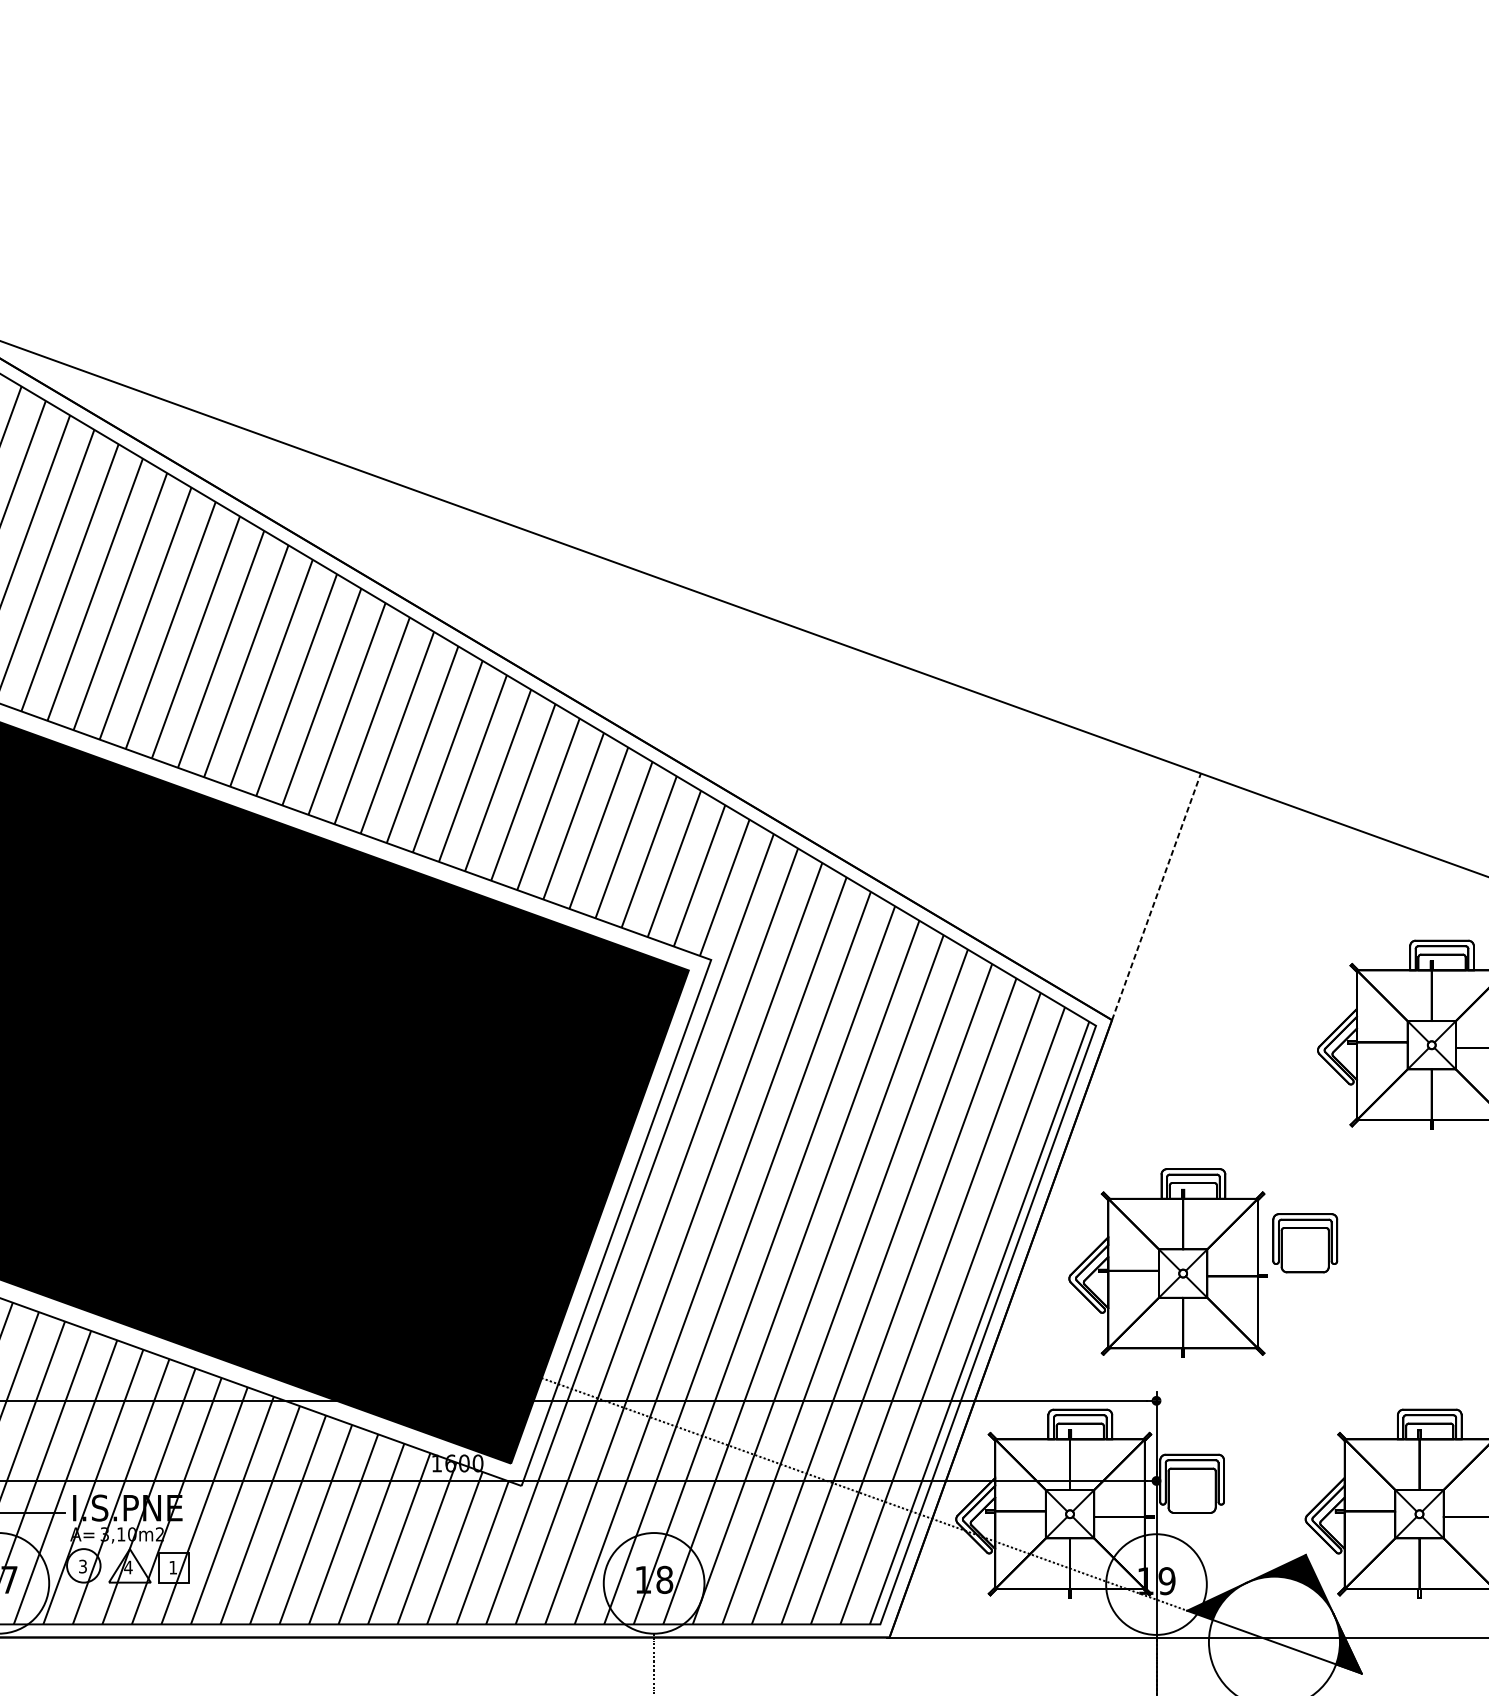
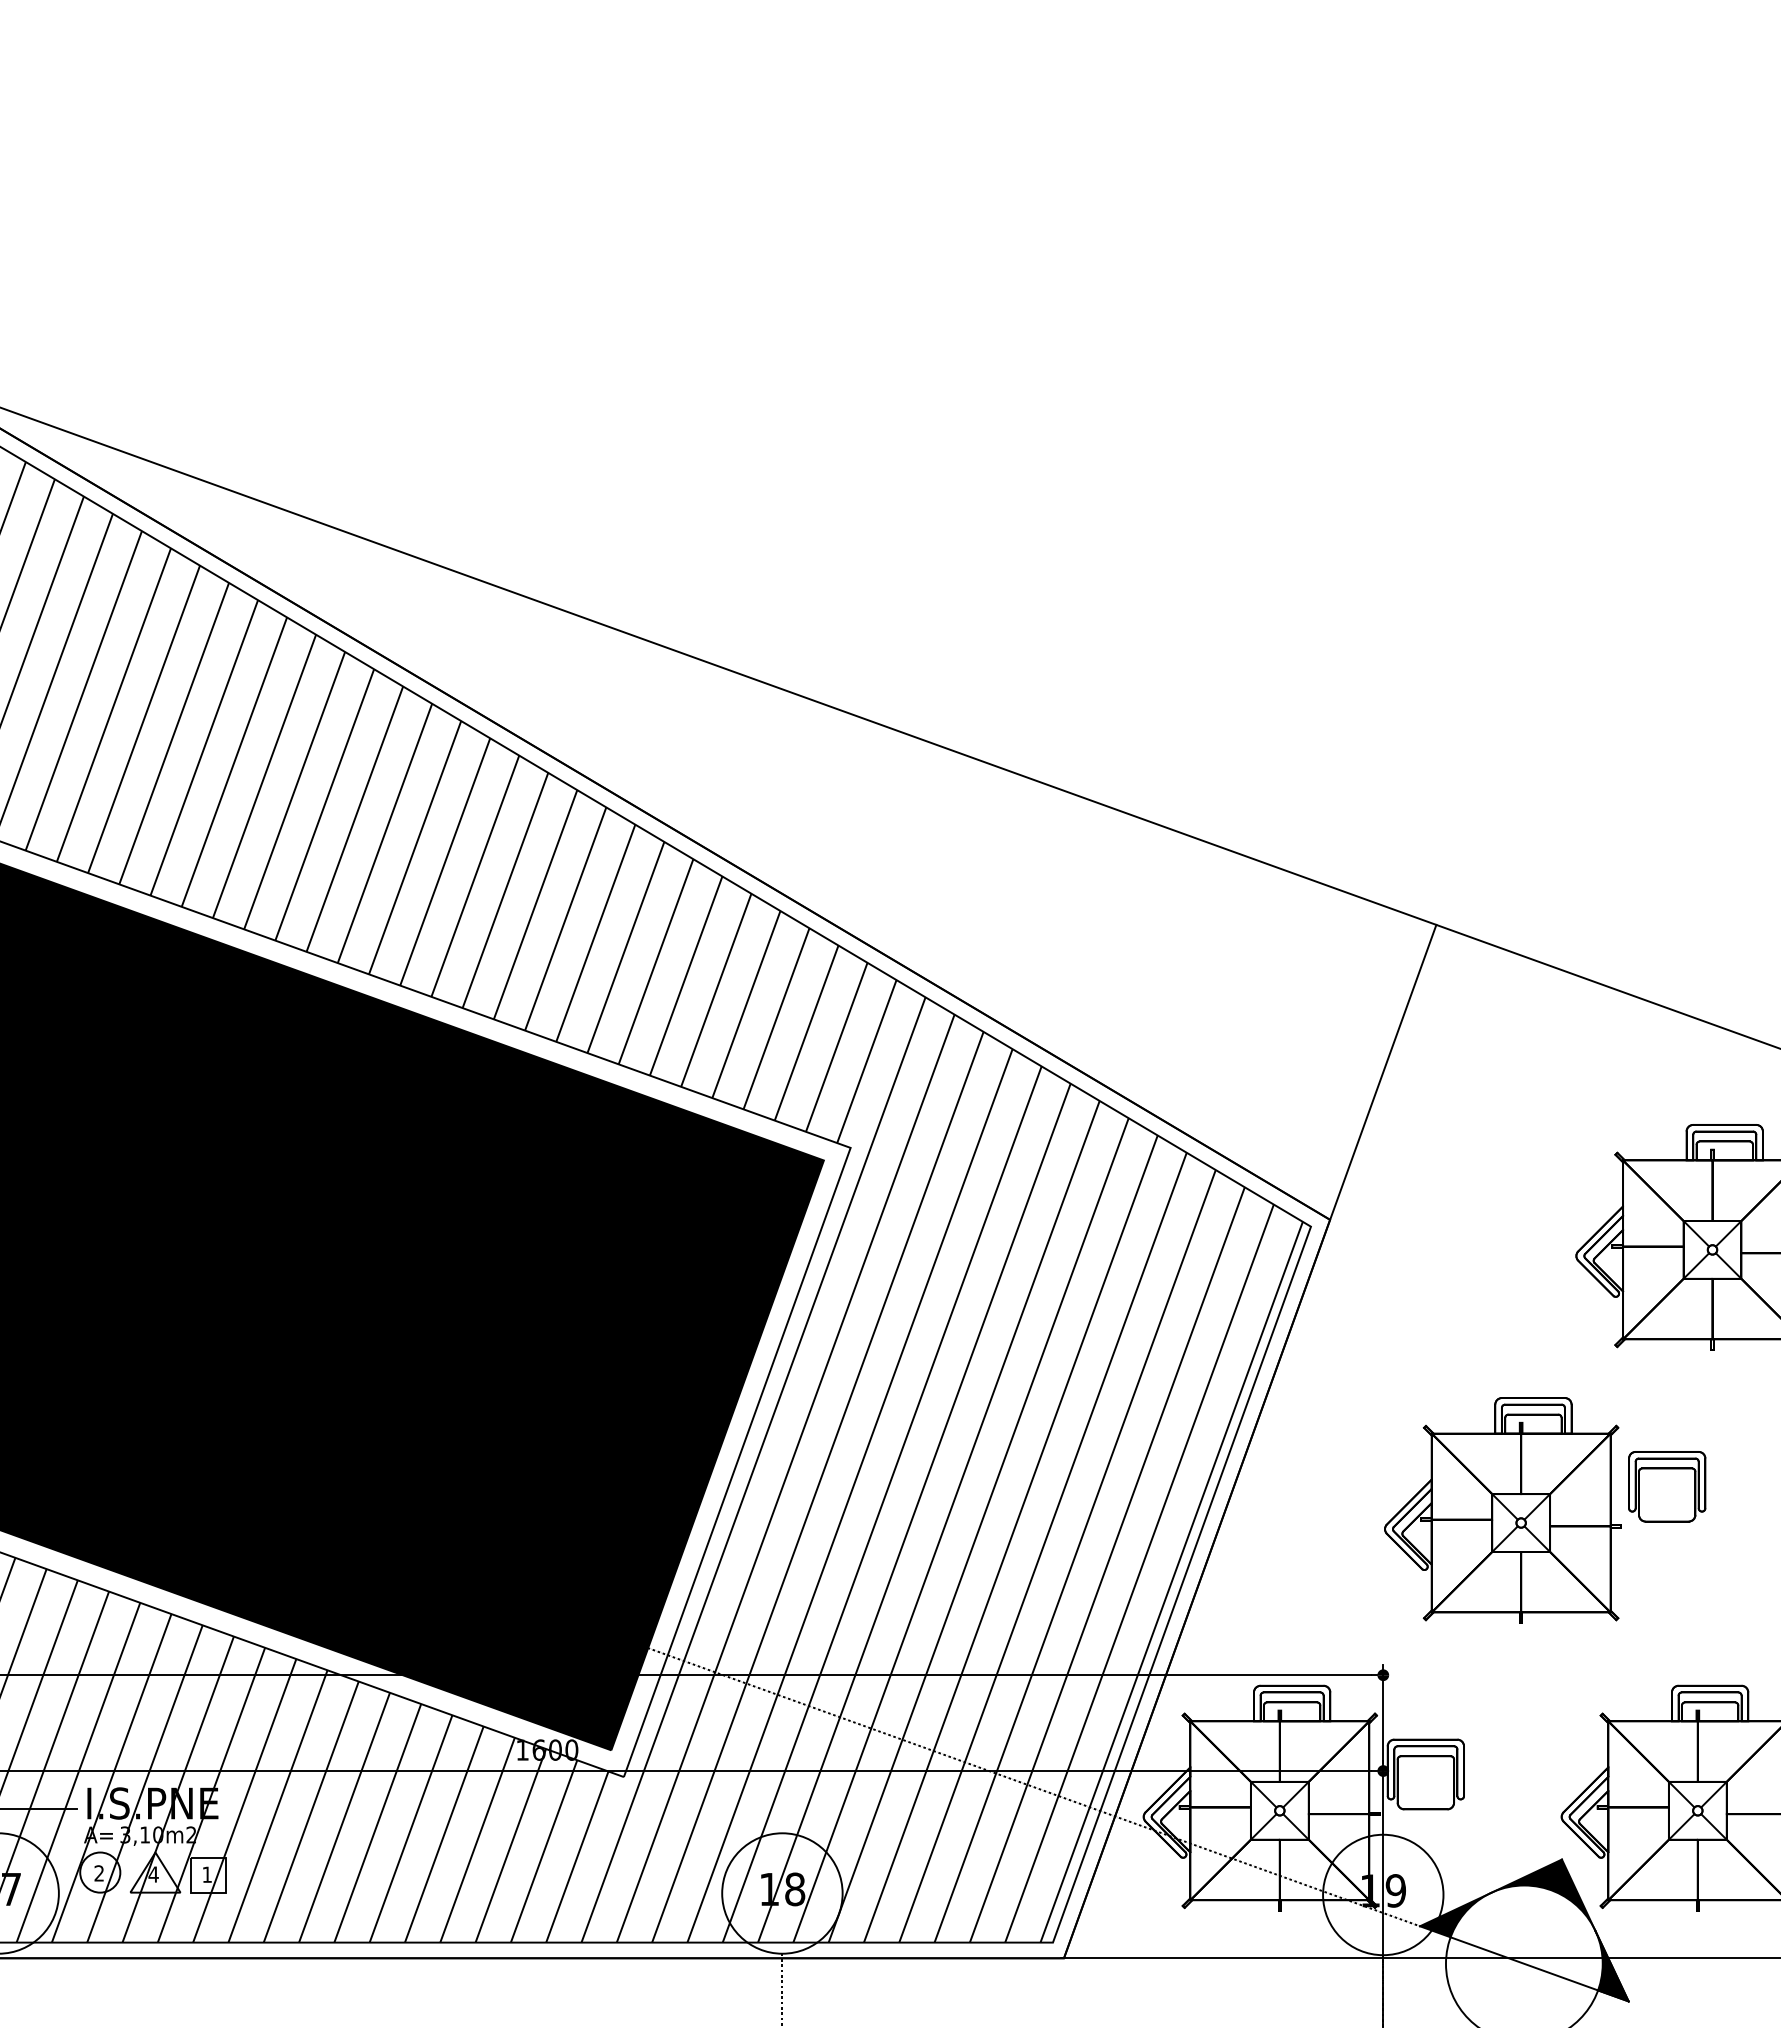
line: (1156, 896) -> (1383, 1072), dashed -> solid
part: (1203, 1263) -> (1545, 1510), moved
text: (82, 1566) -> (98, 1873), 3 -> 2

